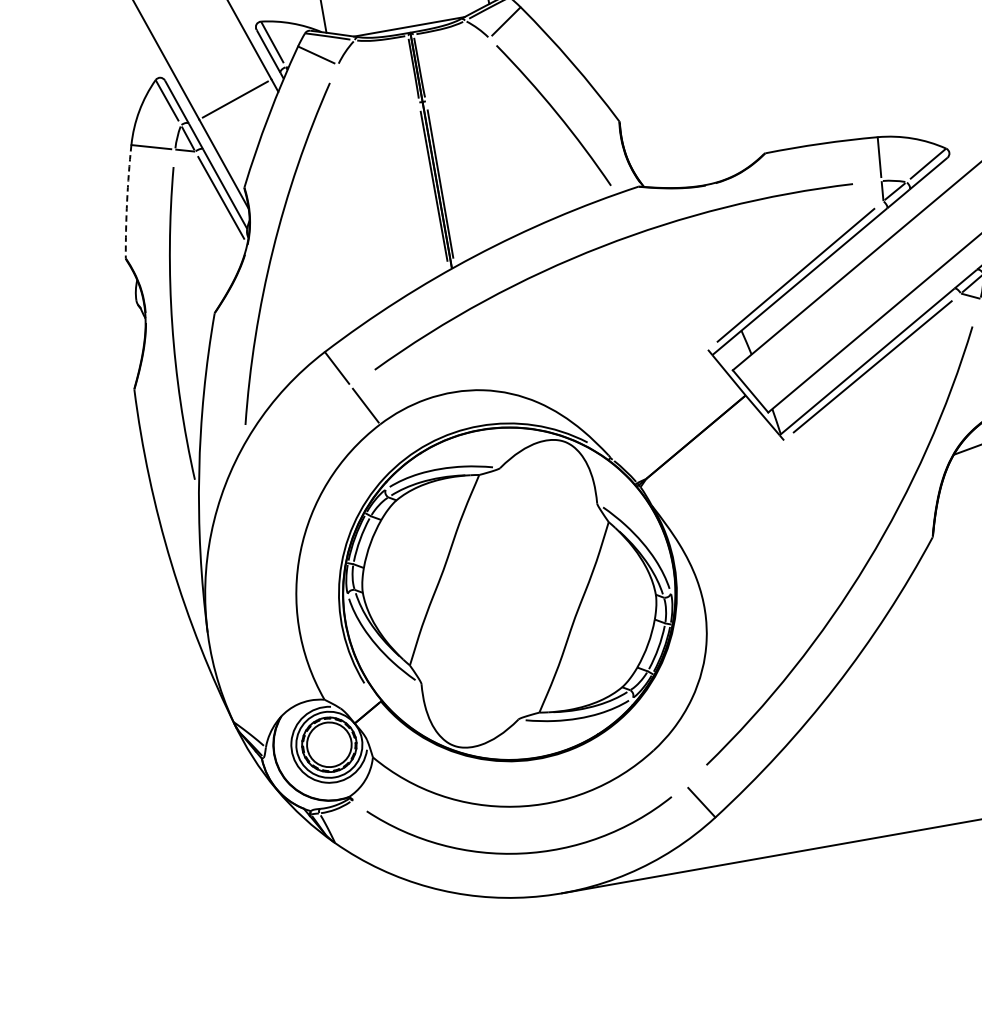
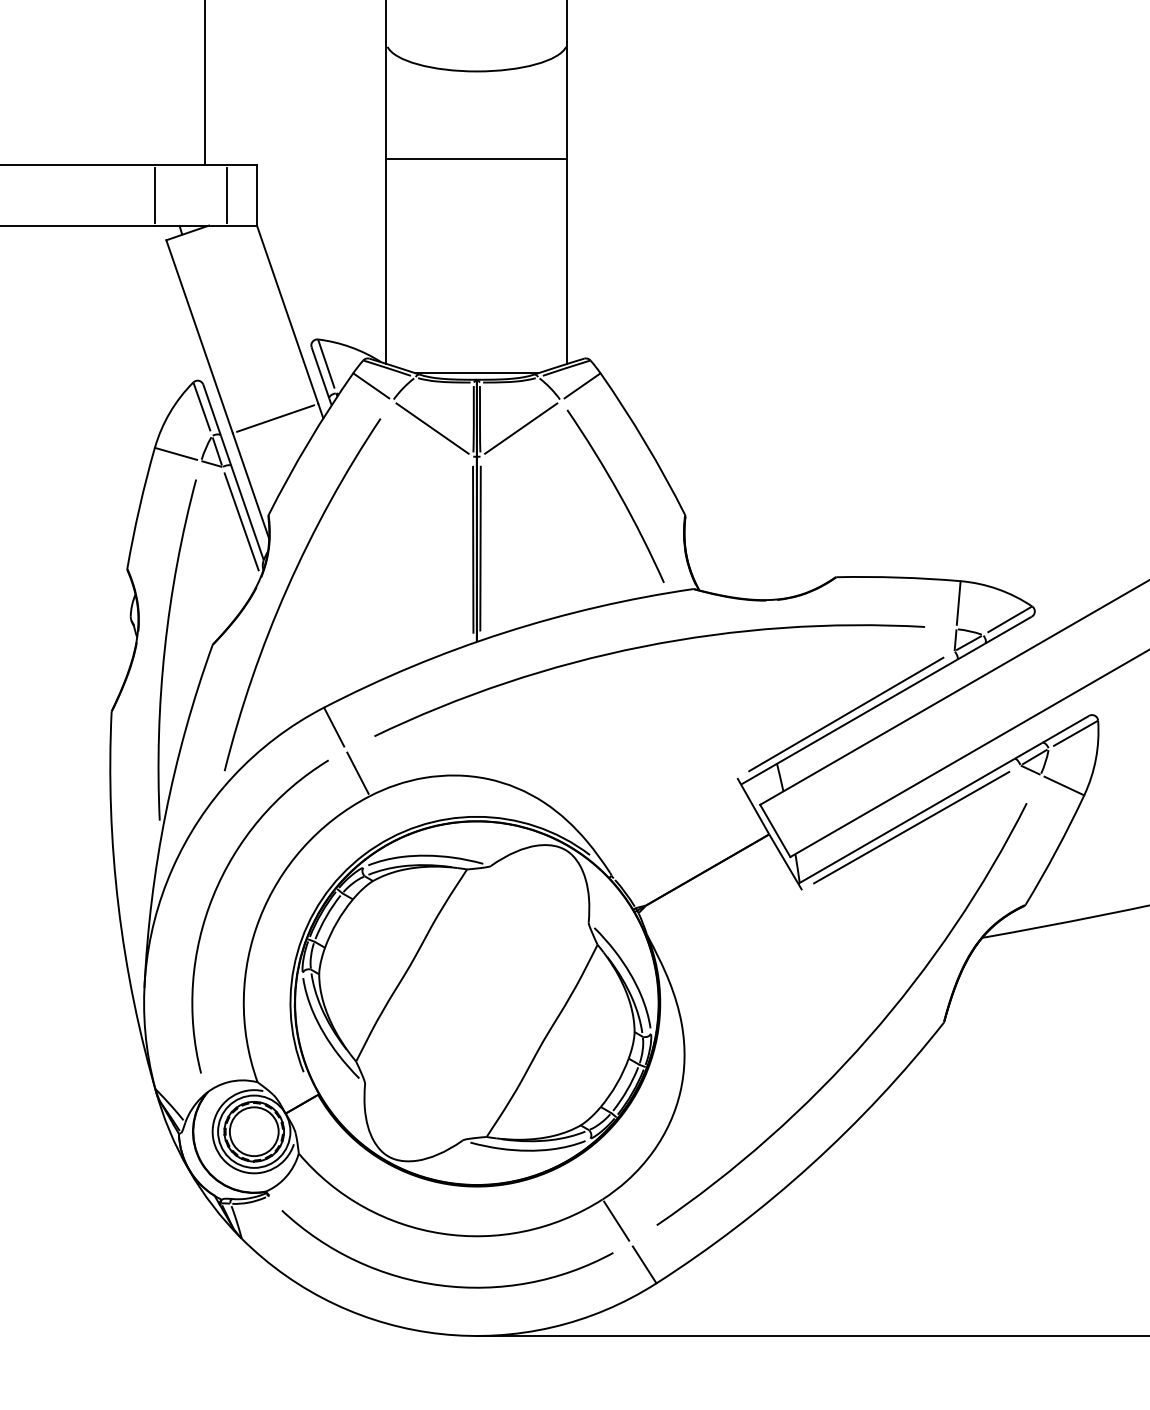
line: (458, 69) -> (521, 428), added
line: (378, 83) -> (432, 428), added
arc: (127, 202) -> (139, 508), dashed -> solid
arc: (256, 539) -> (214, 896), added
line: (669, 767) -> (616, 1220), added

